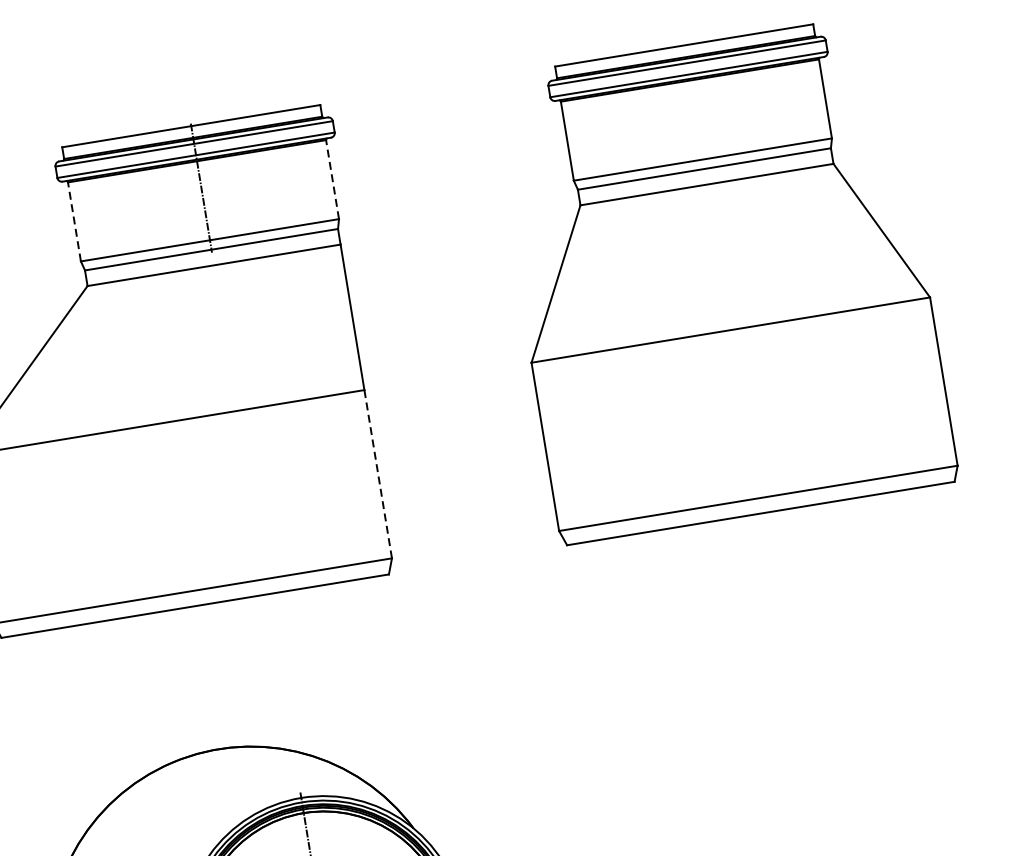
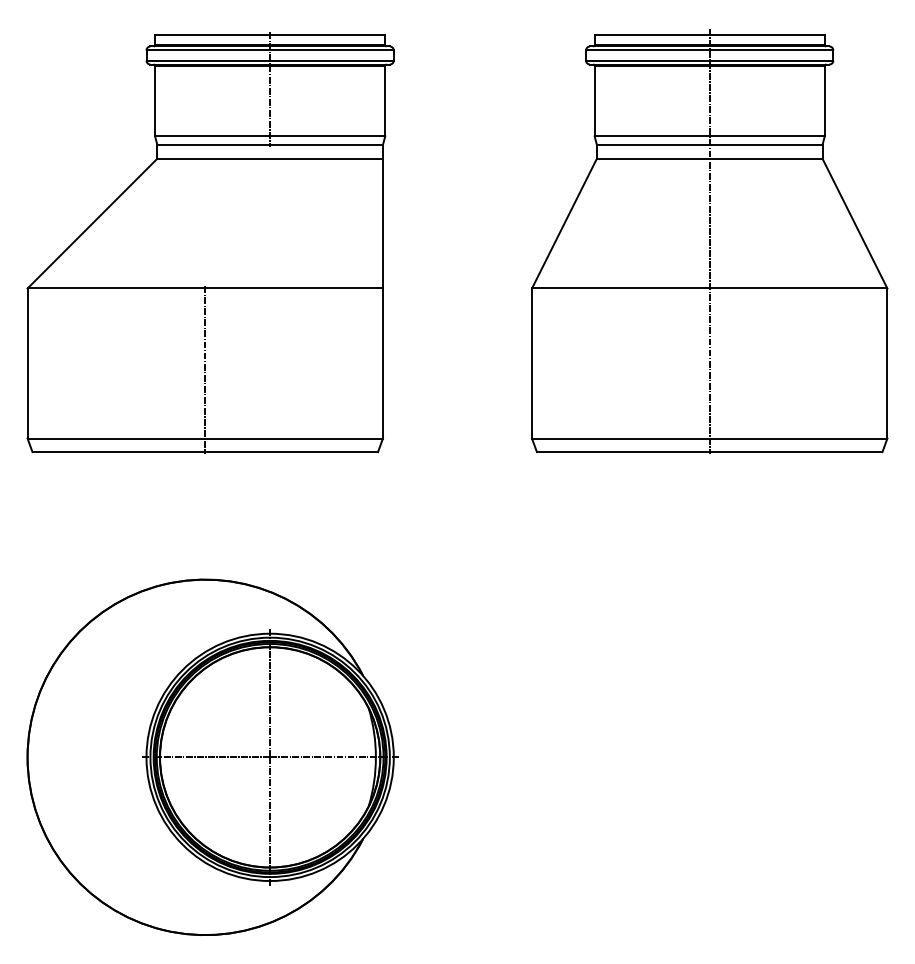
line: (332, 178) -> (385, 100), dashed -> solid
line: (74, 221) -> (155, 100), dashed -> solid
line: (721, 277) -> (709, 241), added
line: (377, 474) -> (382, 363), dashed -> solid
line: (180, 514) -> (205, 370), added

